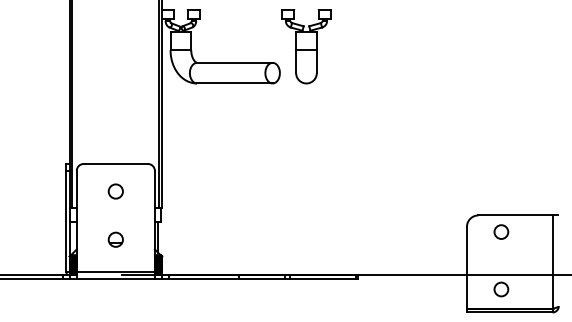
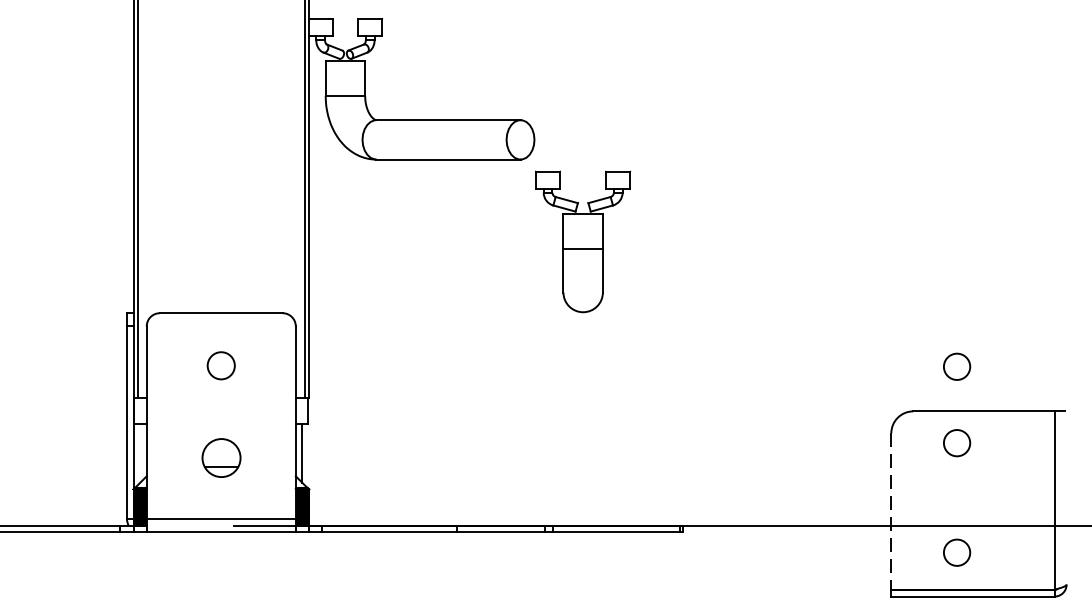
part: (306, 46) -> (583, 241), moved
circle: (501, 191) -> (957, 365), added
part: (115, 239) -> (220, 457), size x1.4
line: (466, 267) -> (890, 510), solid -> dashed

